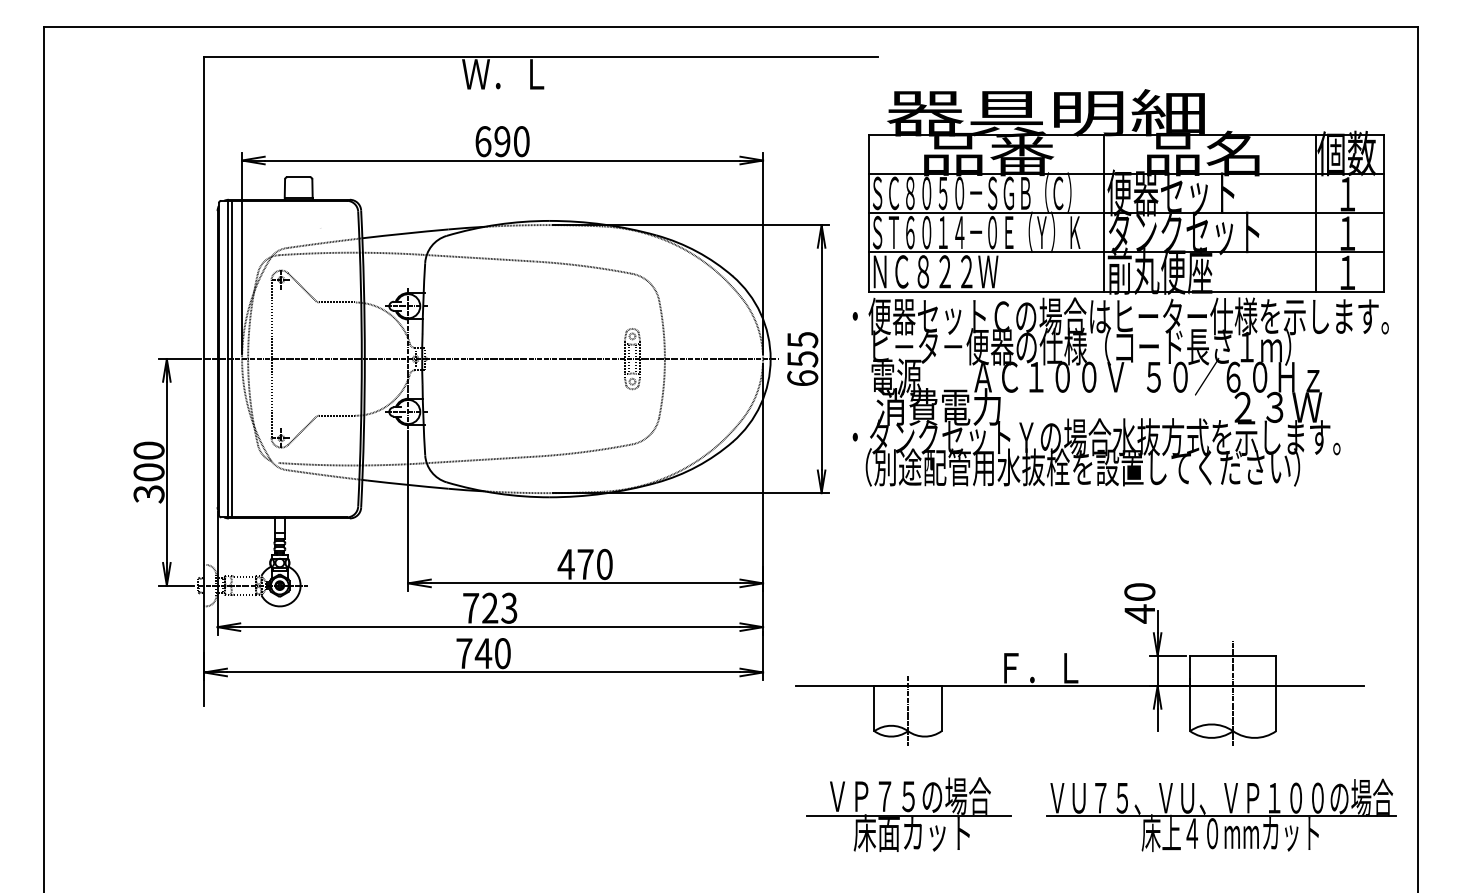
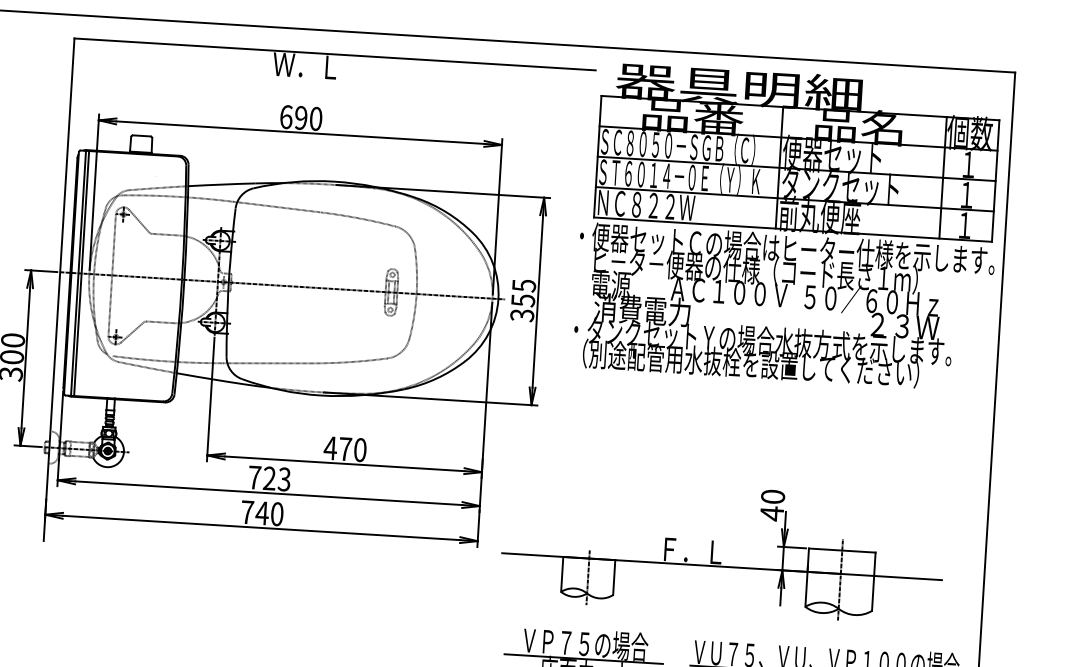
part: (1120, 287) -> (788, 226), moved
text: (802, 378) -> (522, 315), 655 -> 355

